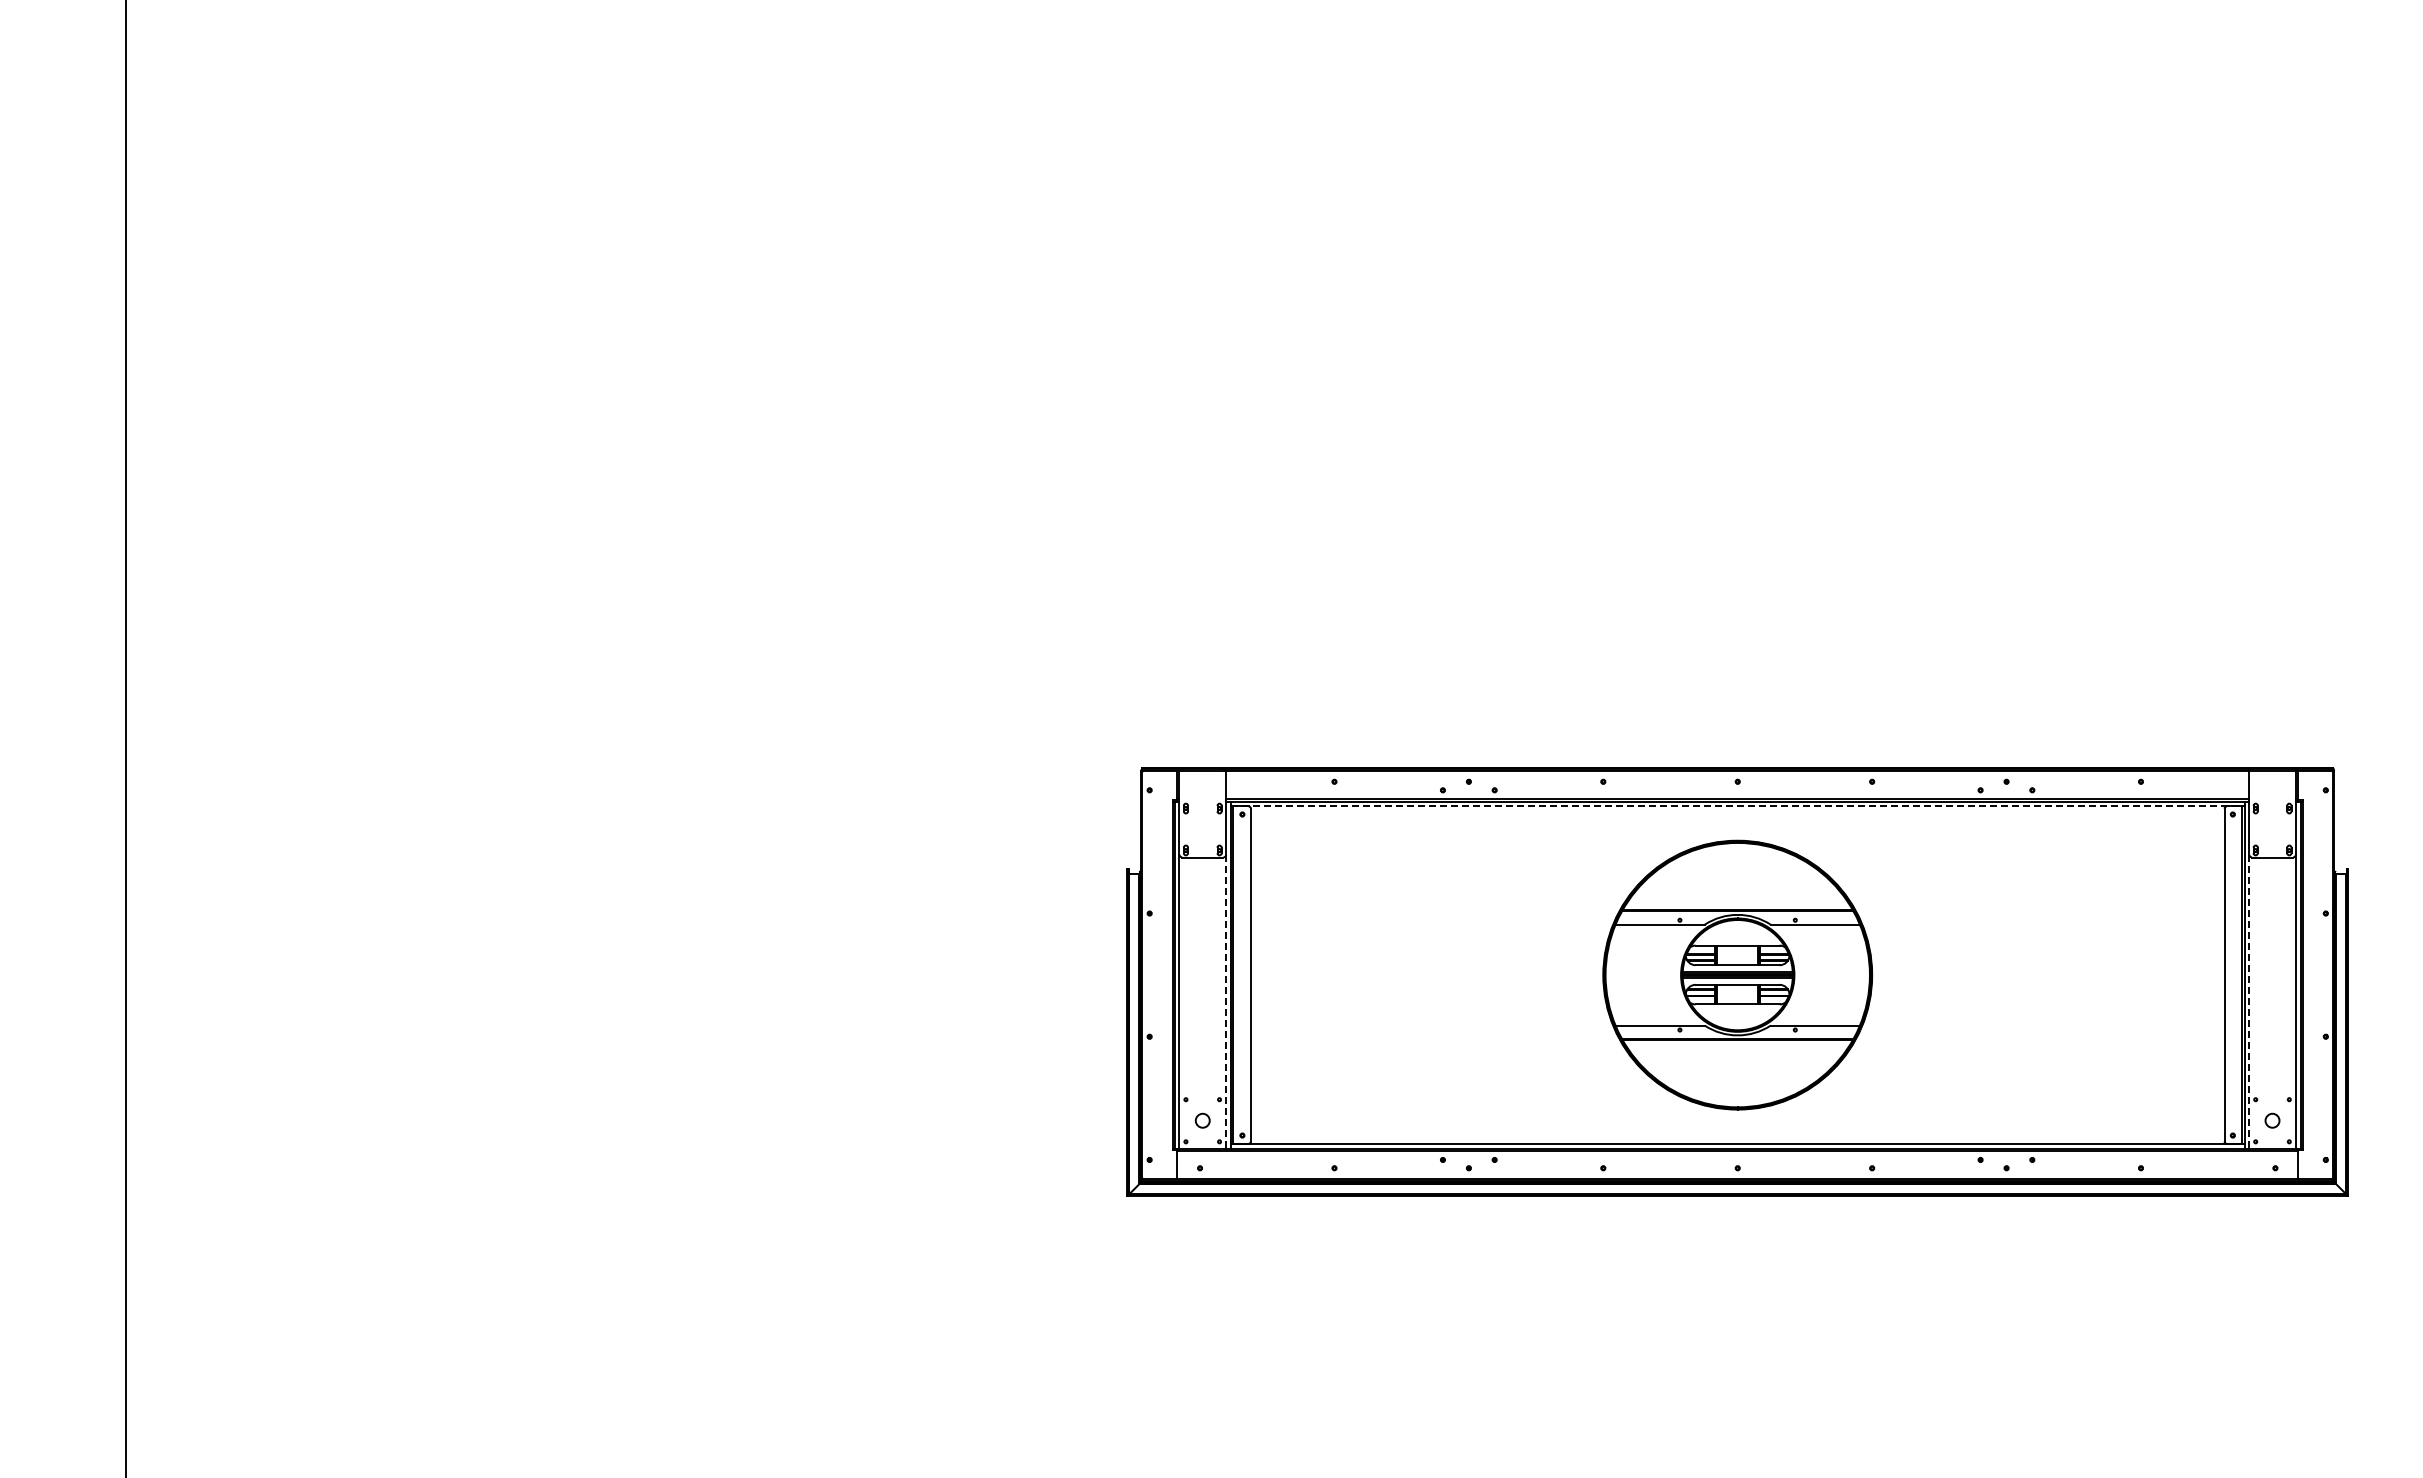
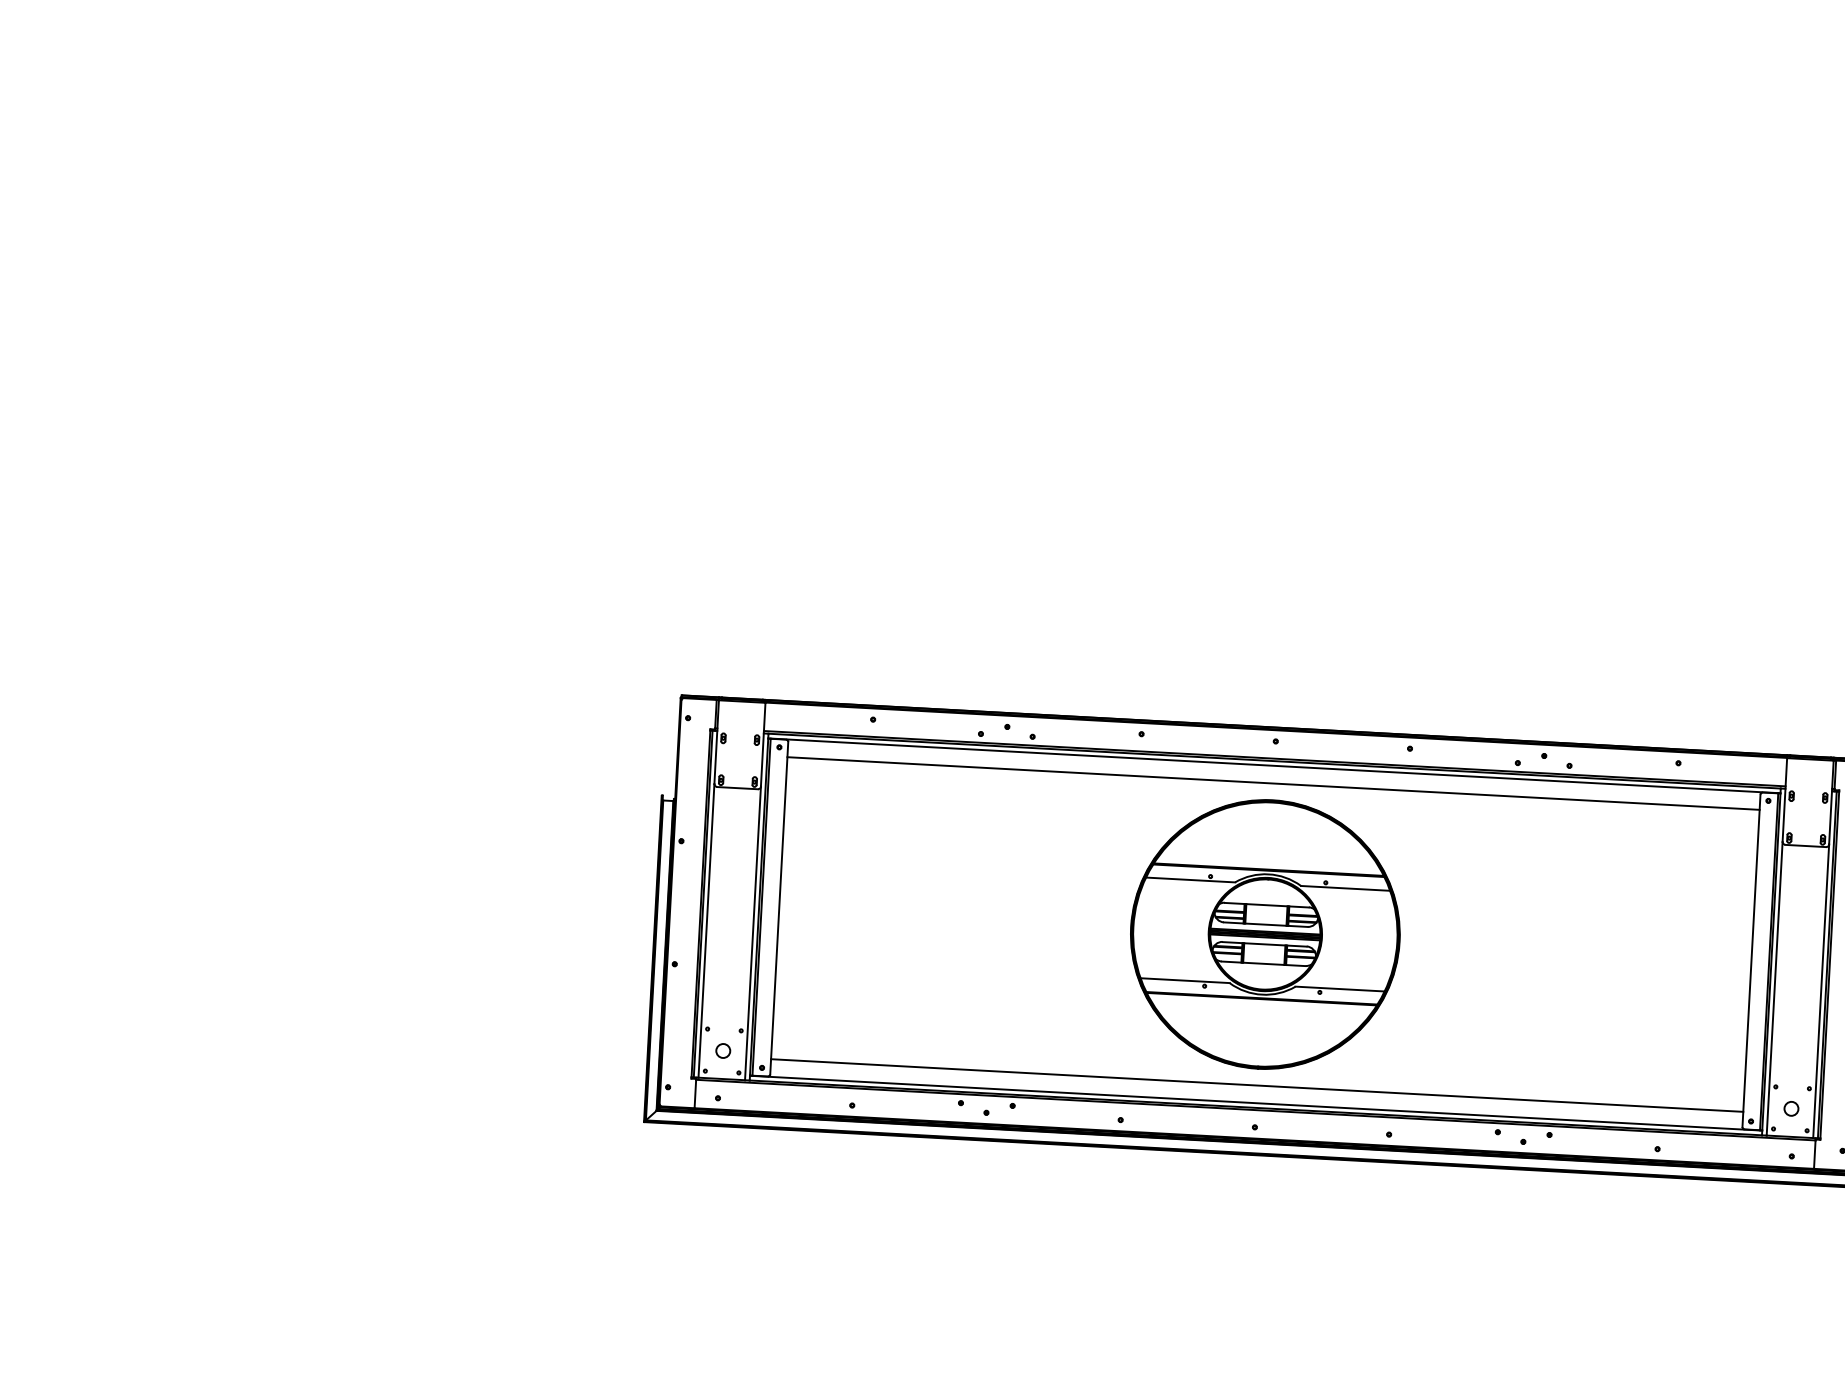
line: (1737, 806) -> (1274, 766), dashed -> solid
line: (1737, 823) -> (1273, 783), added
line: (1226, 1002) -> (753, 934), dashed -> solid
line: (2249, 1002) -> (1774, 989), dashed -> solid
line: (1737, 1126) -> (1256, 1085), added

